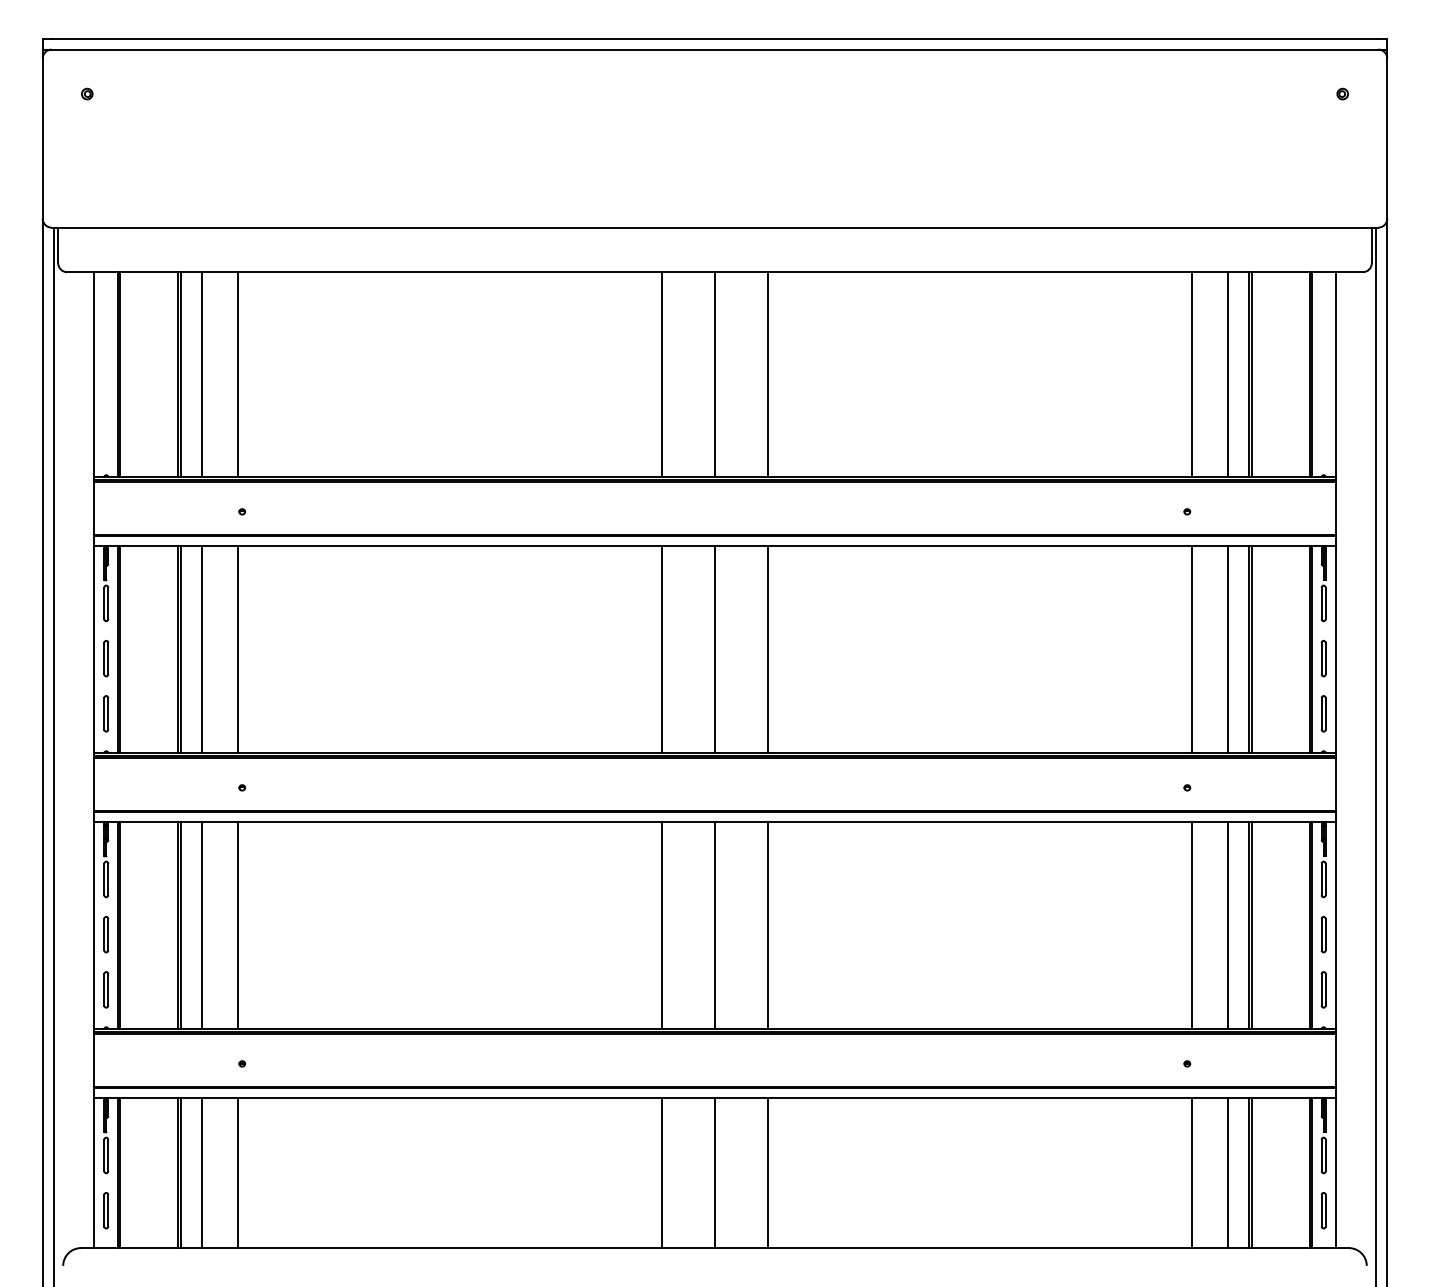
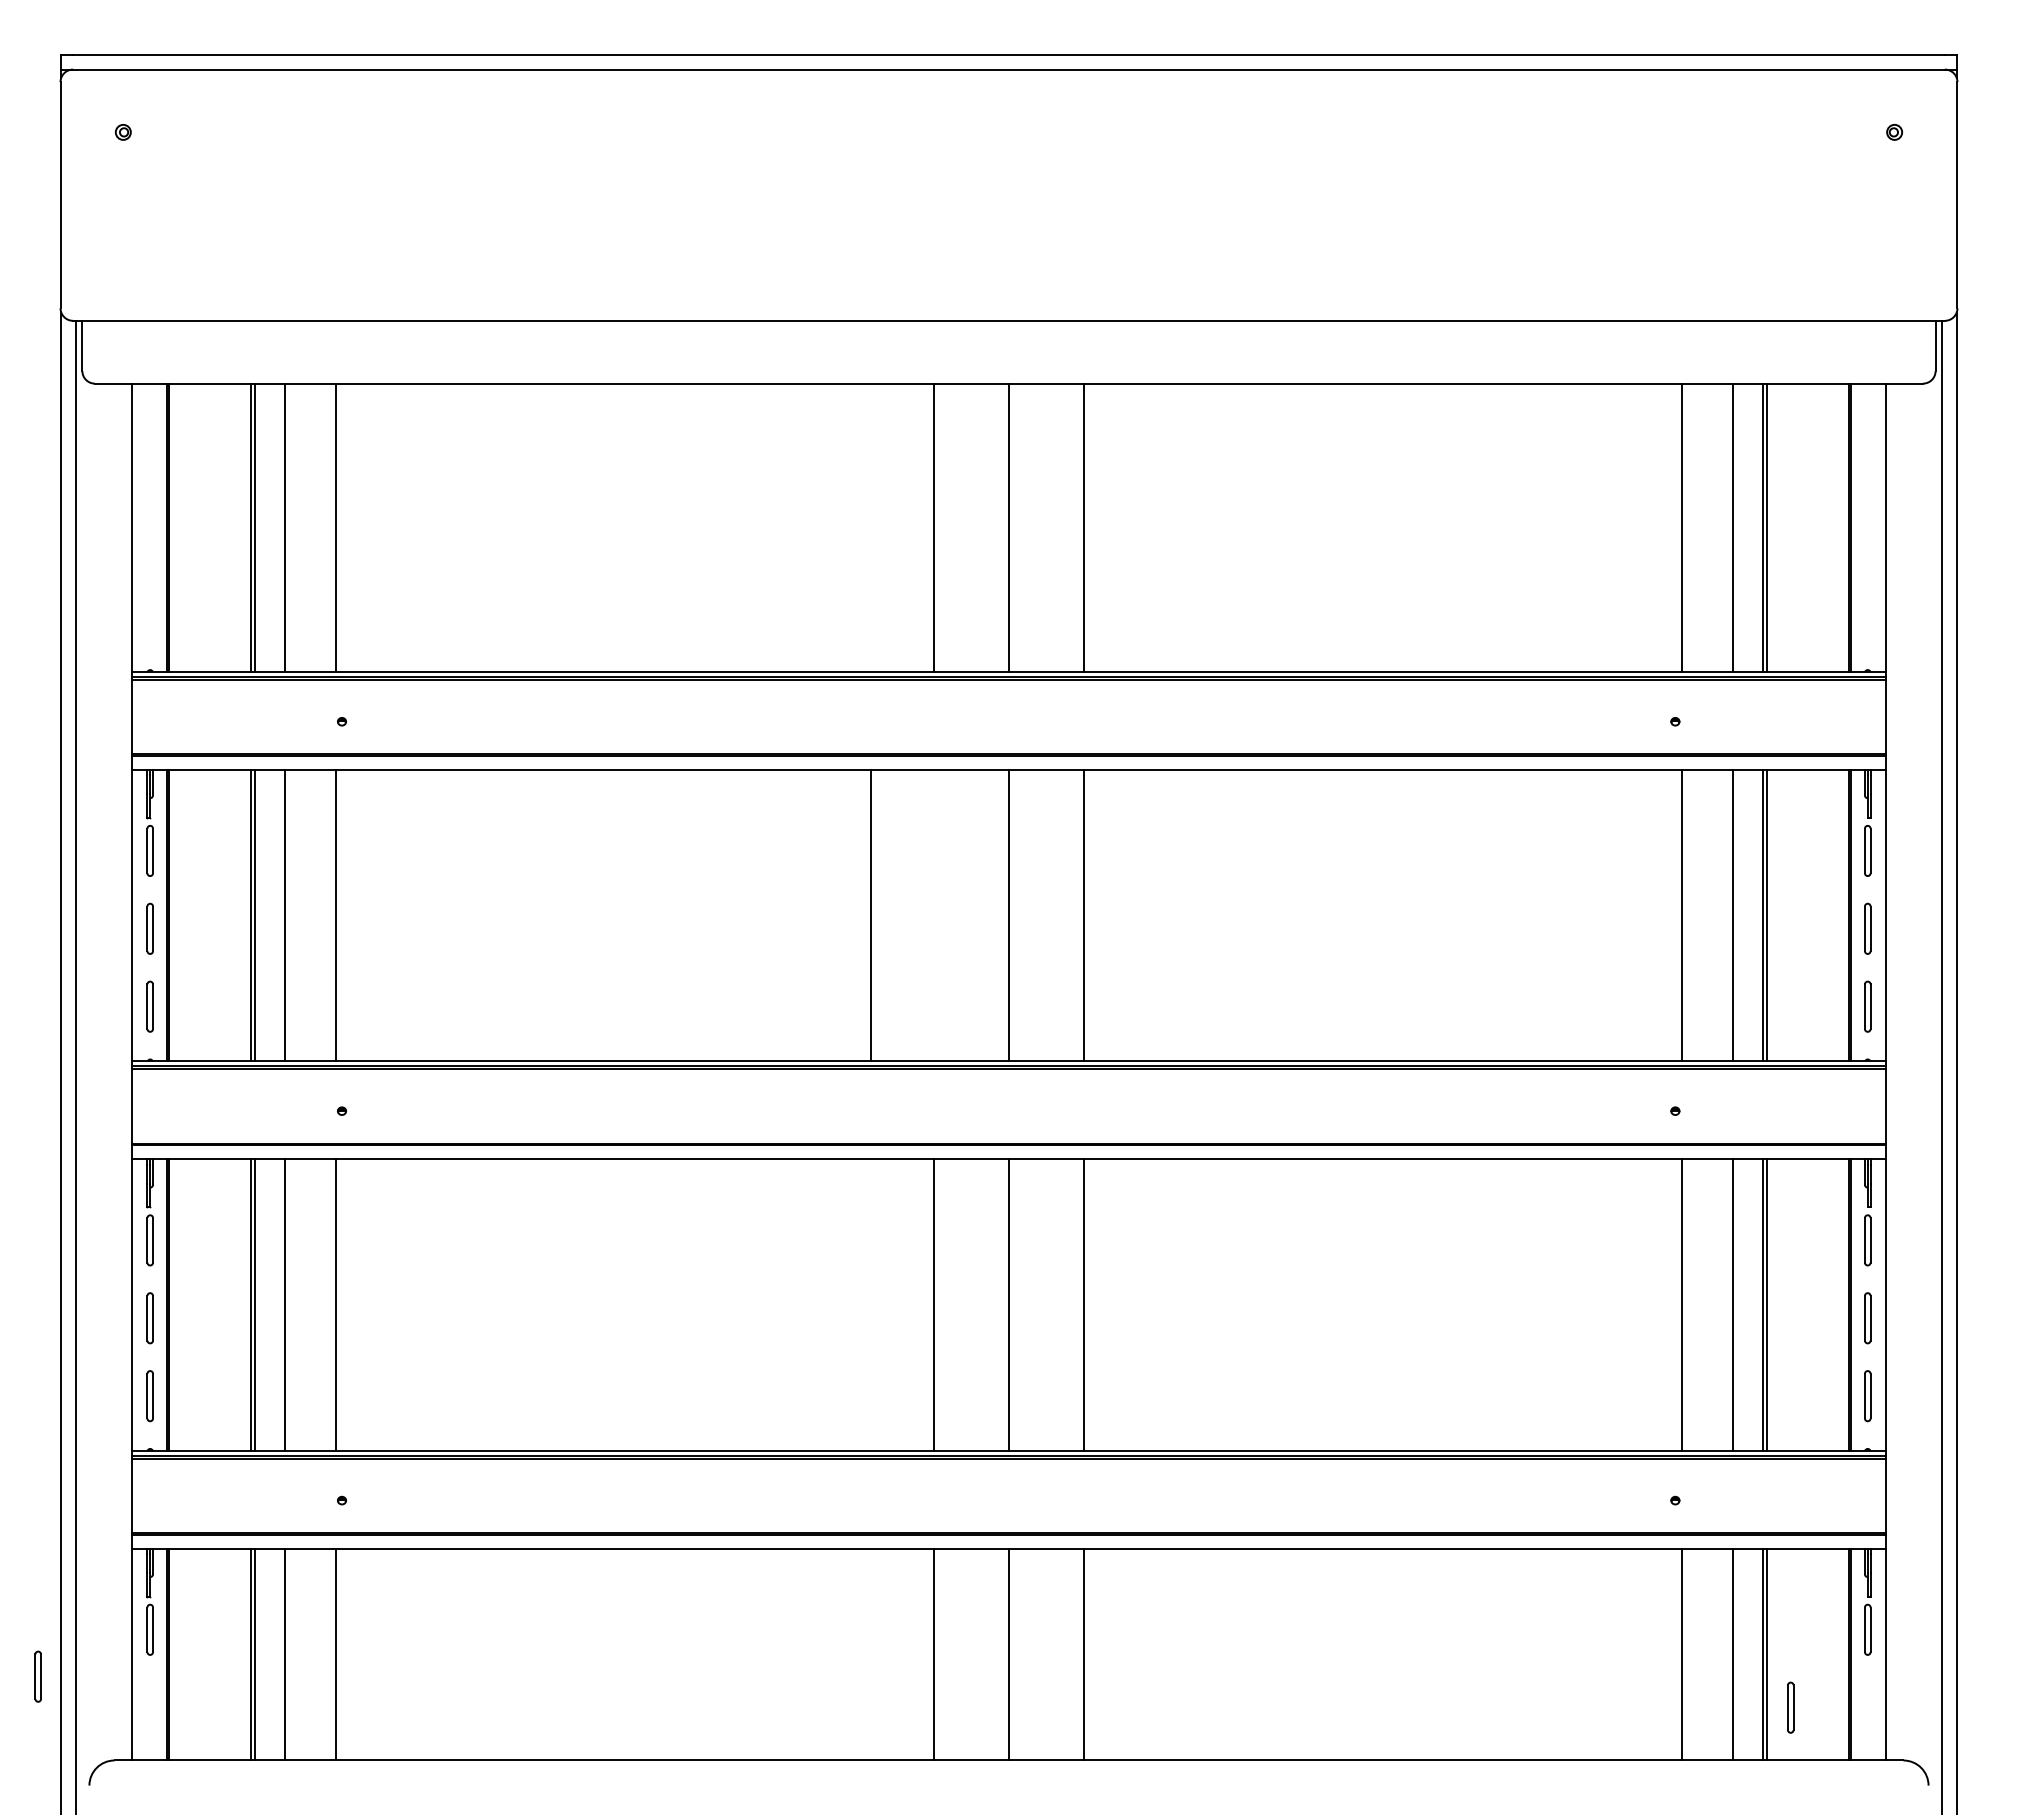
line: (661, 649) -> (870, 915), moved
part: (105, 1210) -> (37, 1676), moved
part: (1323, 1210) -> (1790, 1707), moved

